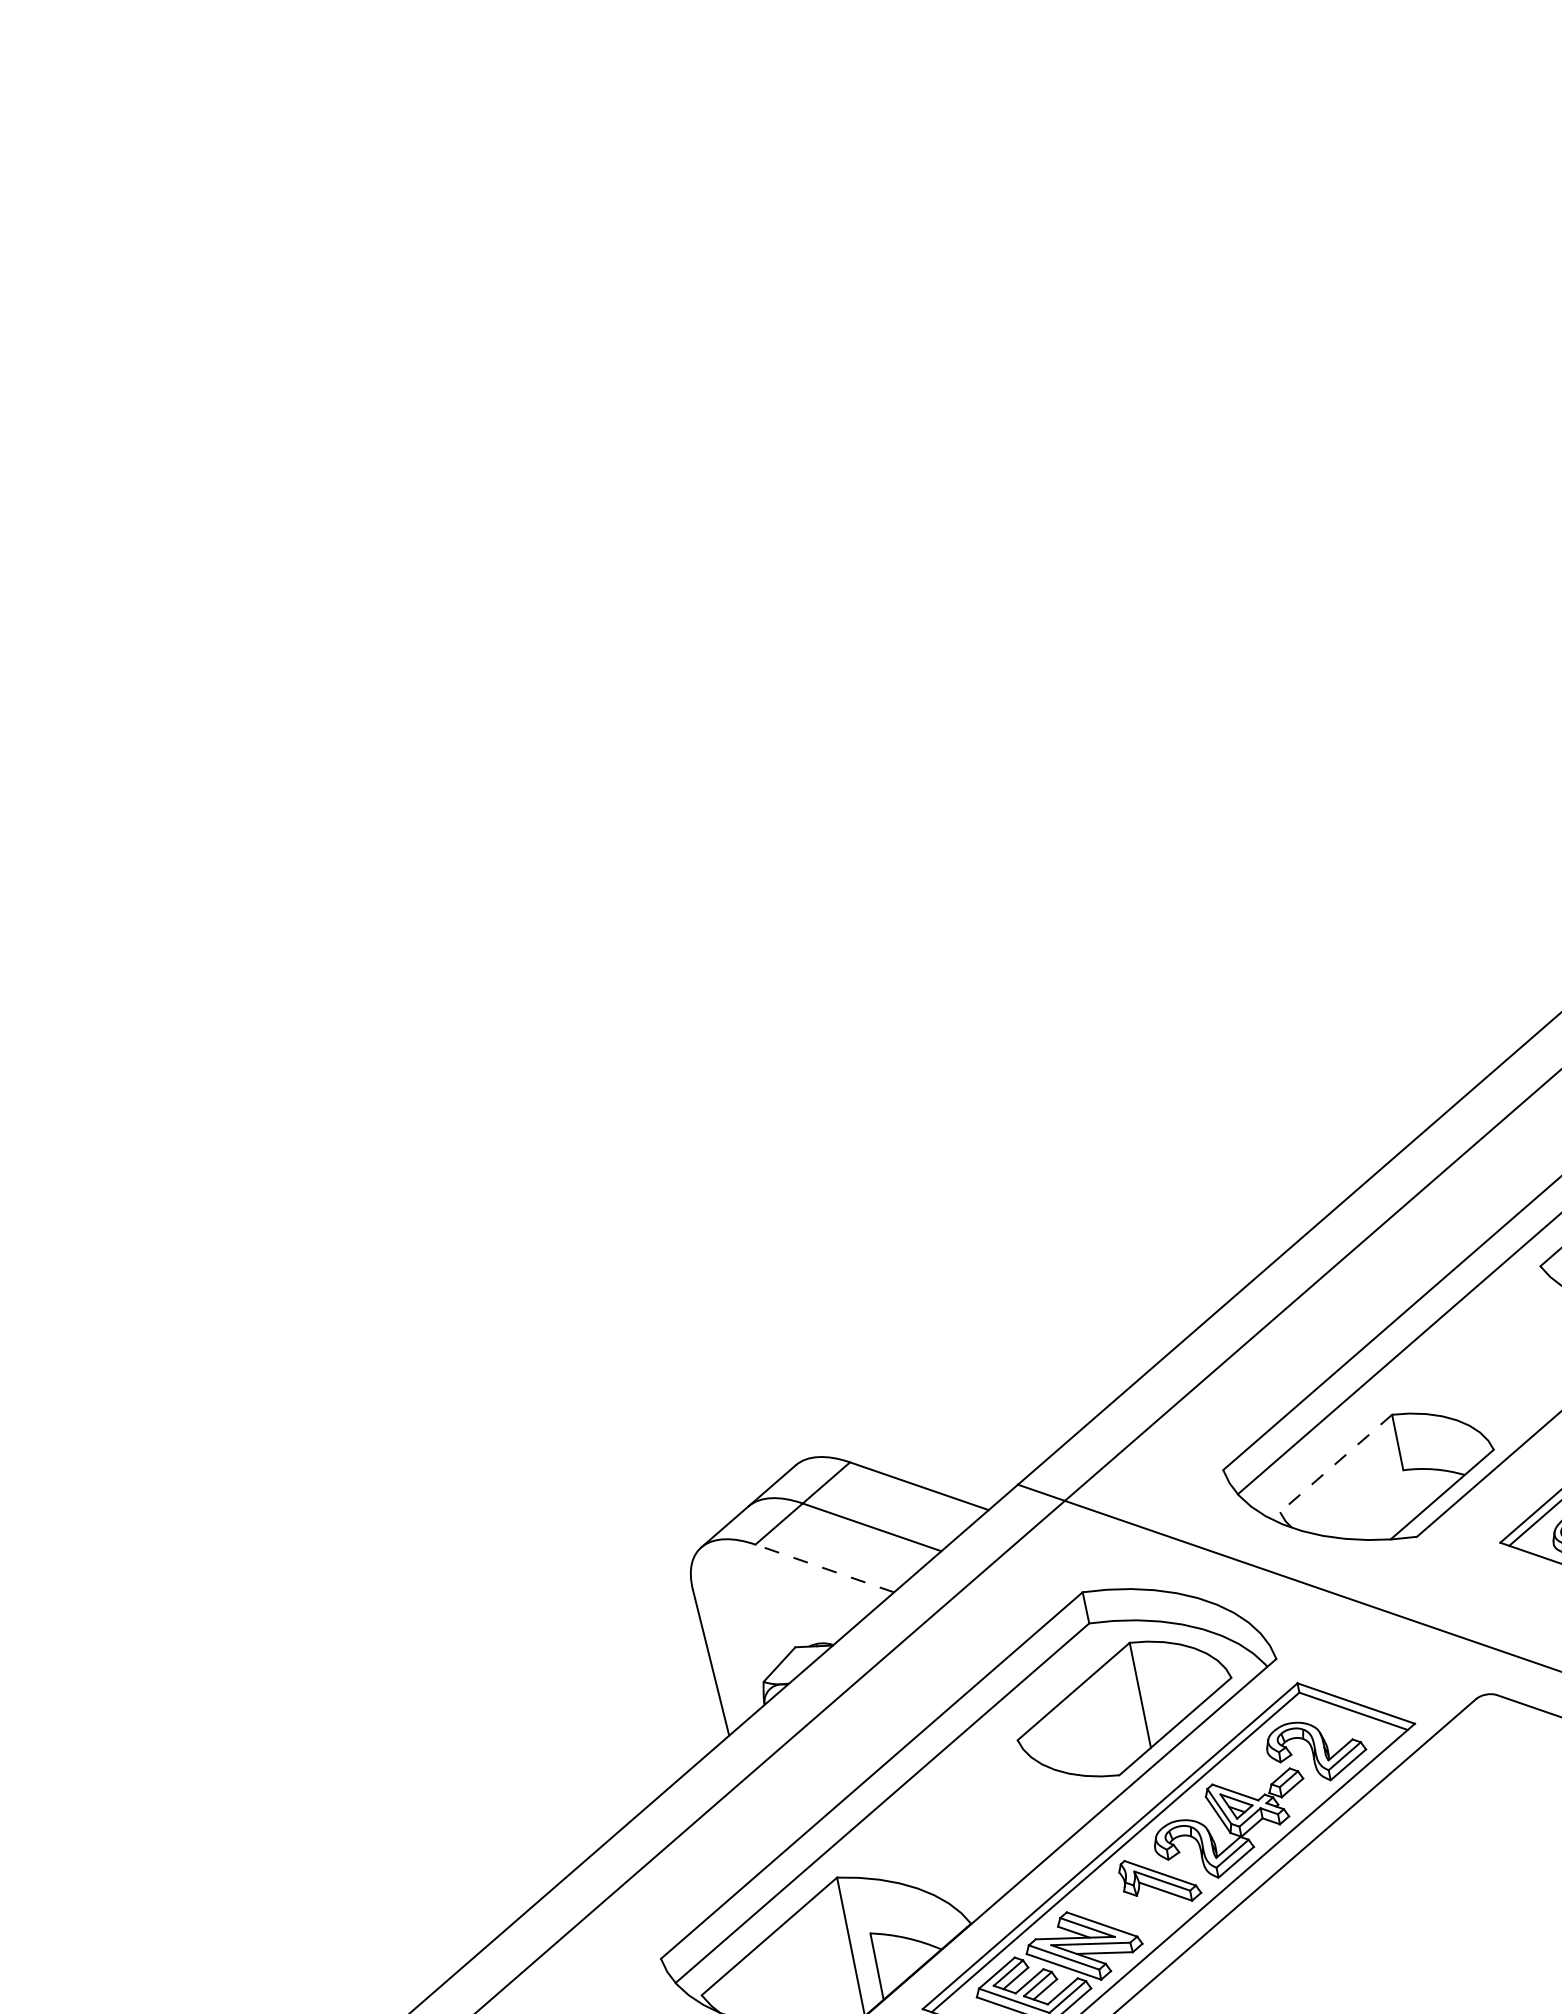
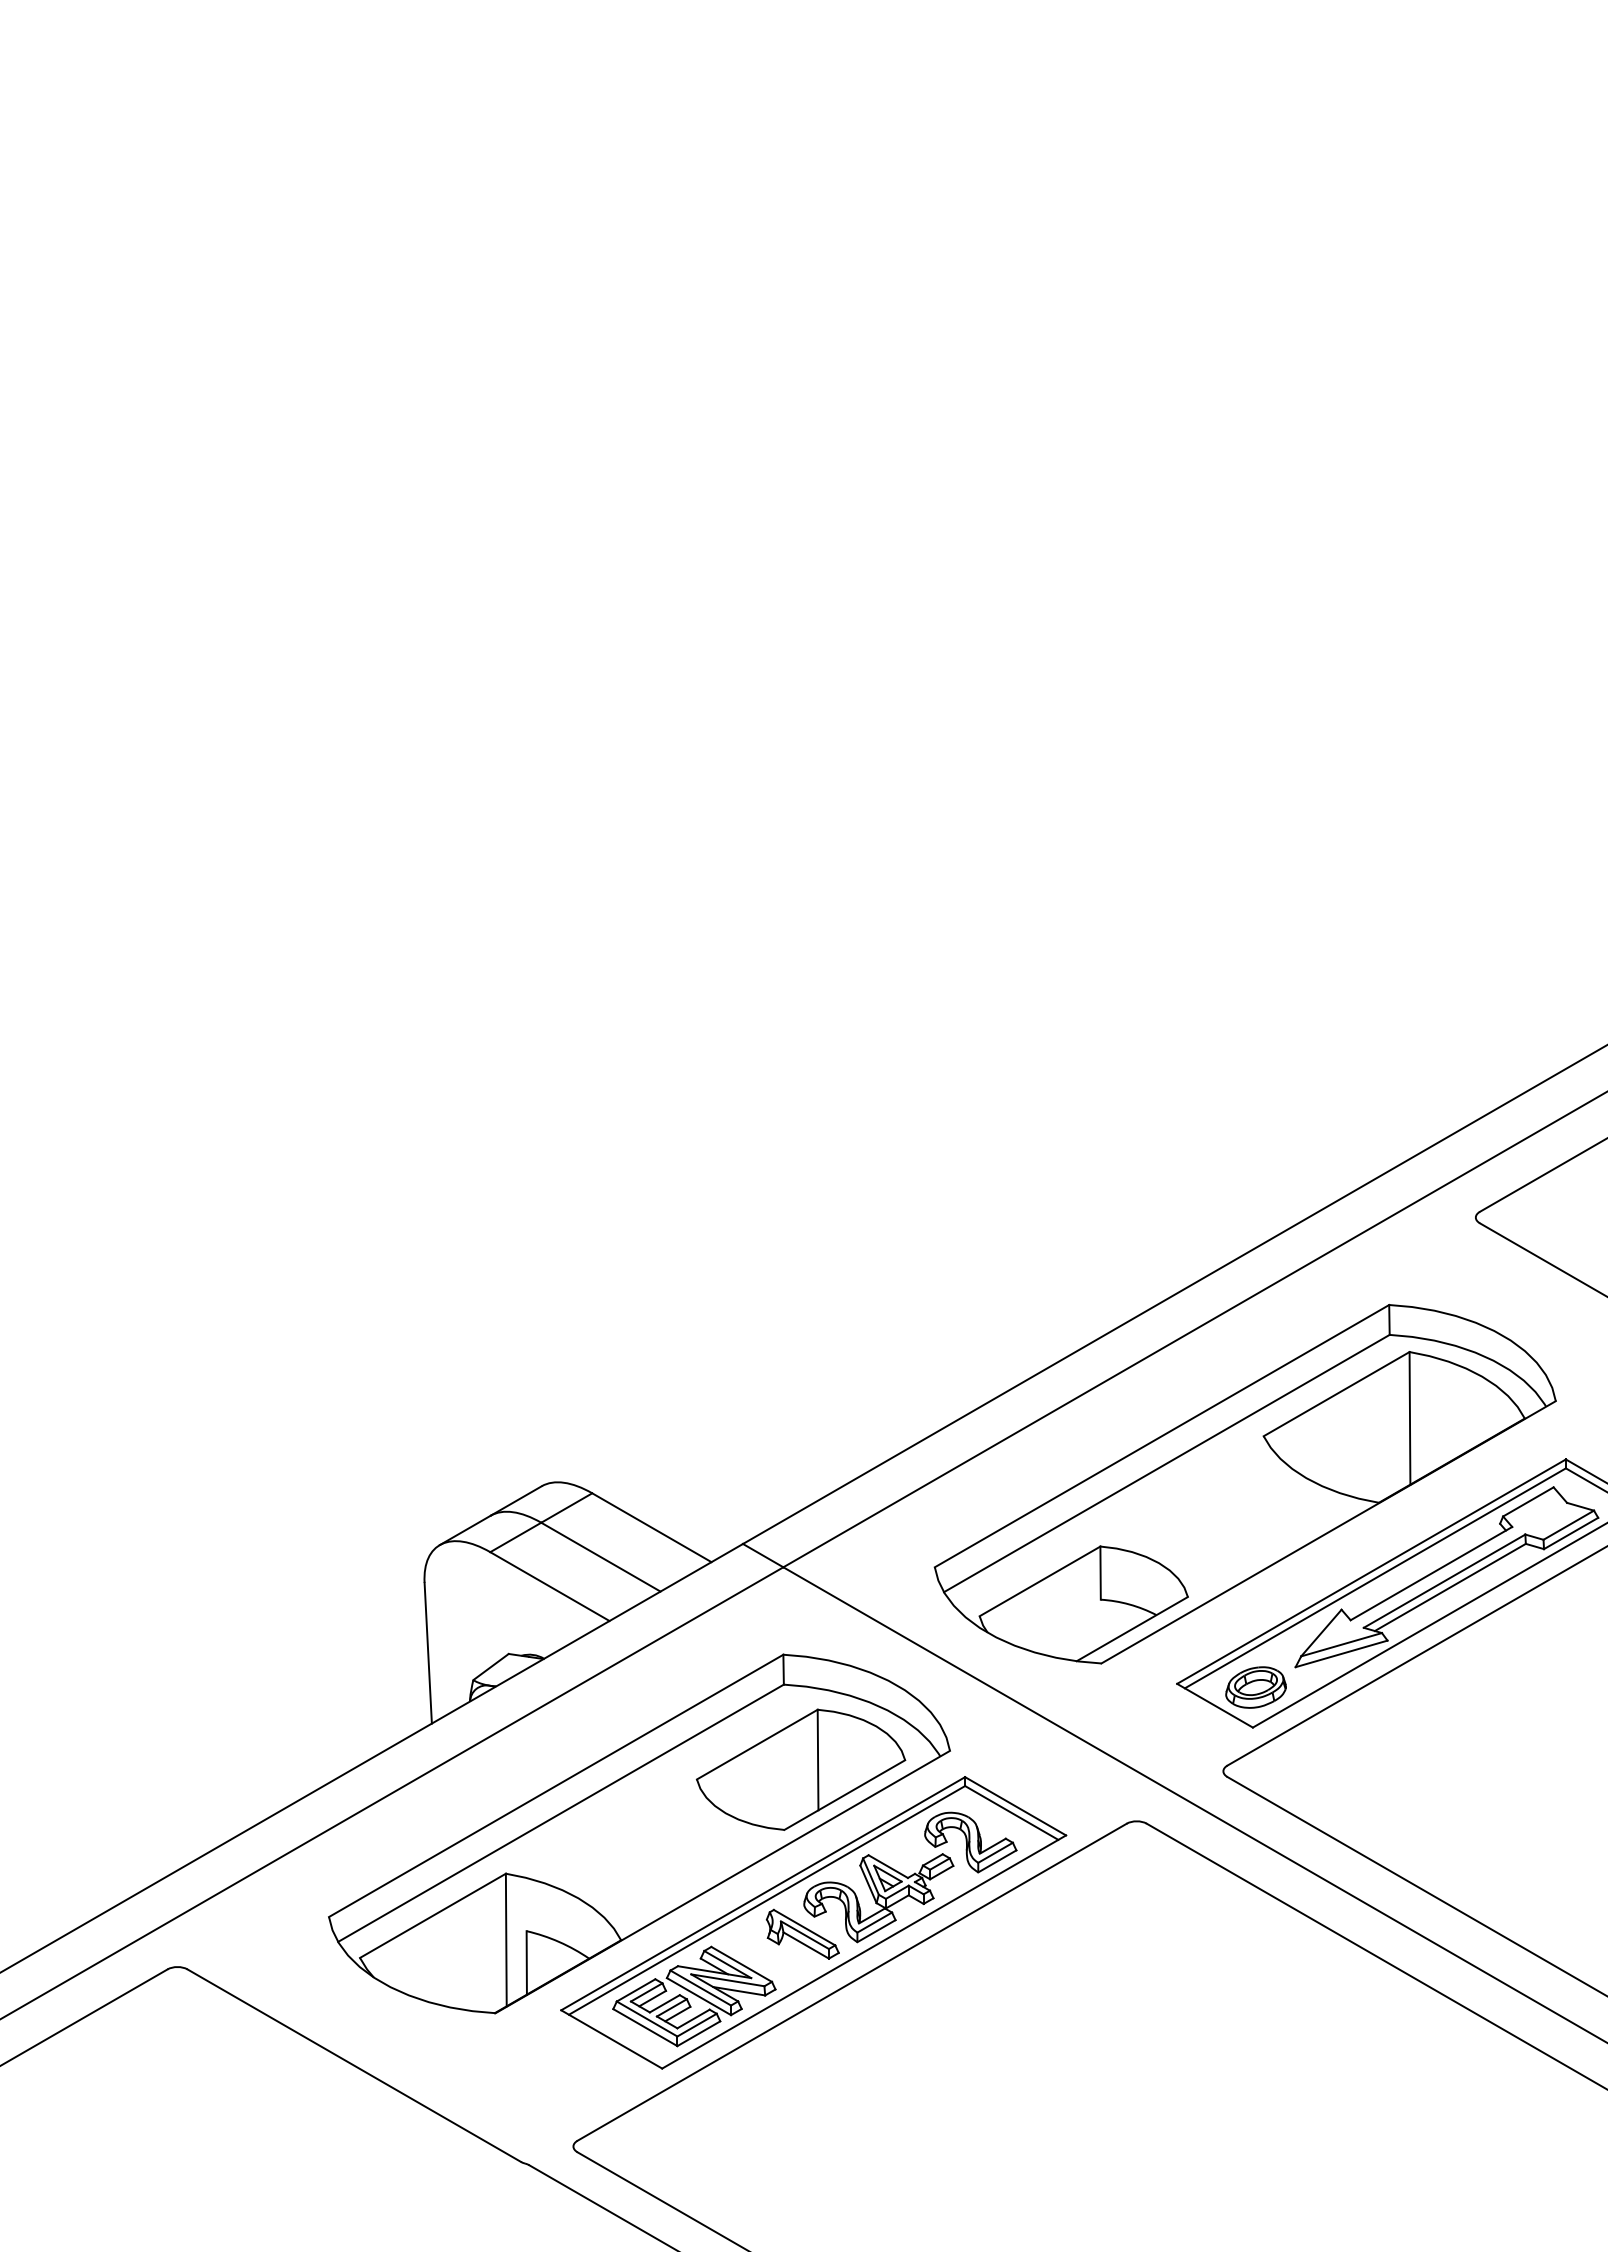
line: (1336, 1463) -> (1040, 1581), dashed -> solid
line: (824, 1568) -> (549, 1586), dashed -> solid

